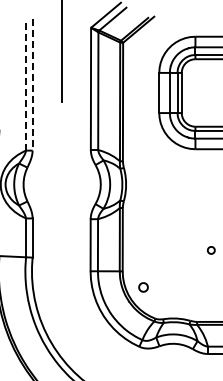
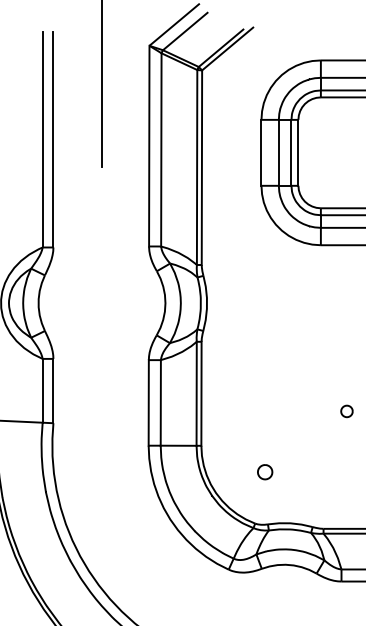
line: (26, 84) -> (43, 138), dashed -> solid
line: (32, 84) -> (53, 138), dashed -> solid
part: (143, 287) -> (265, 472), moved

